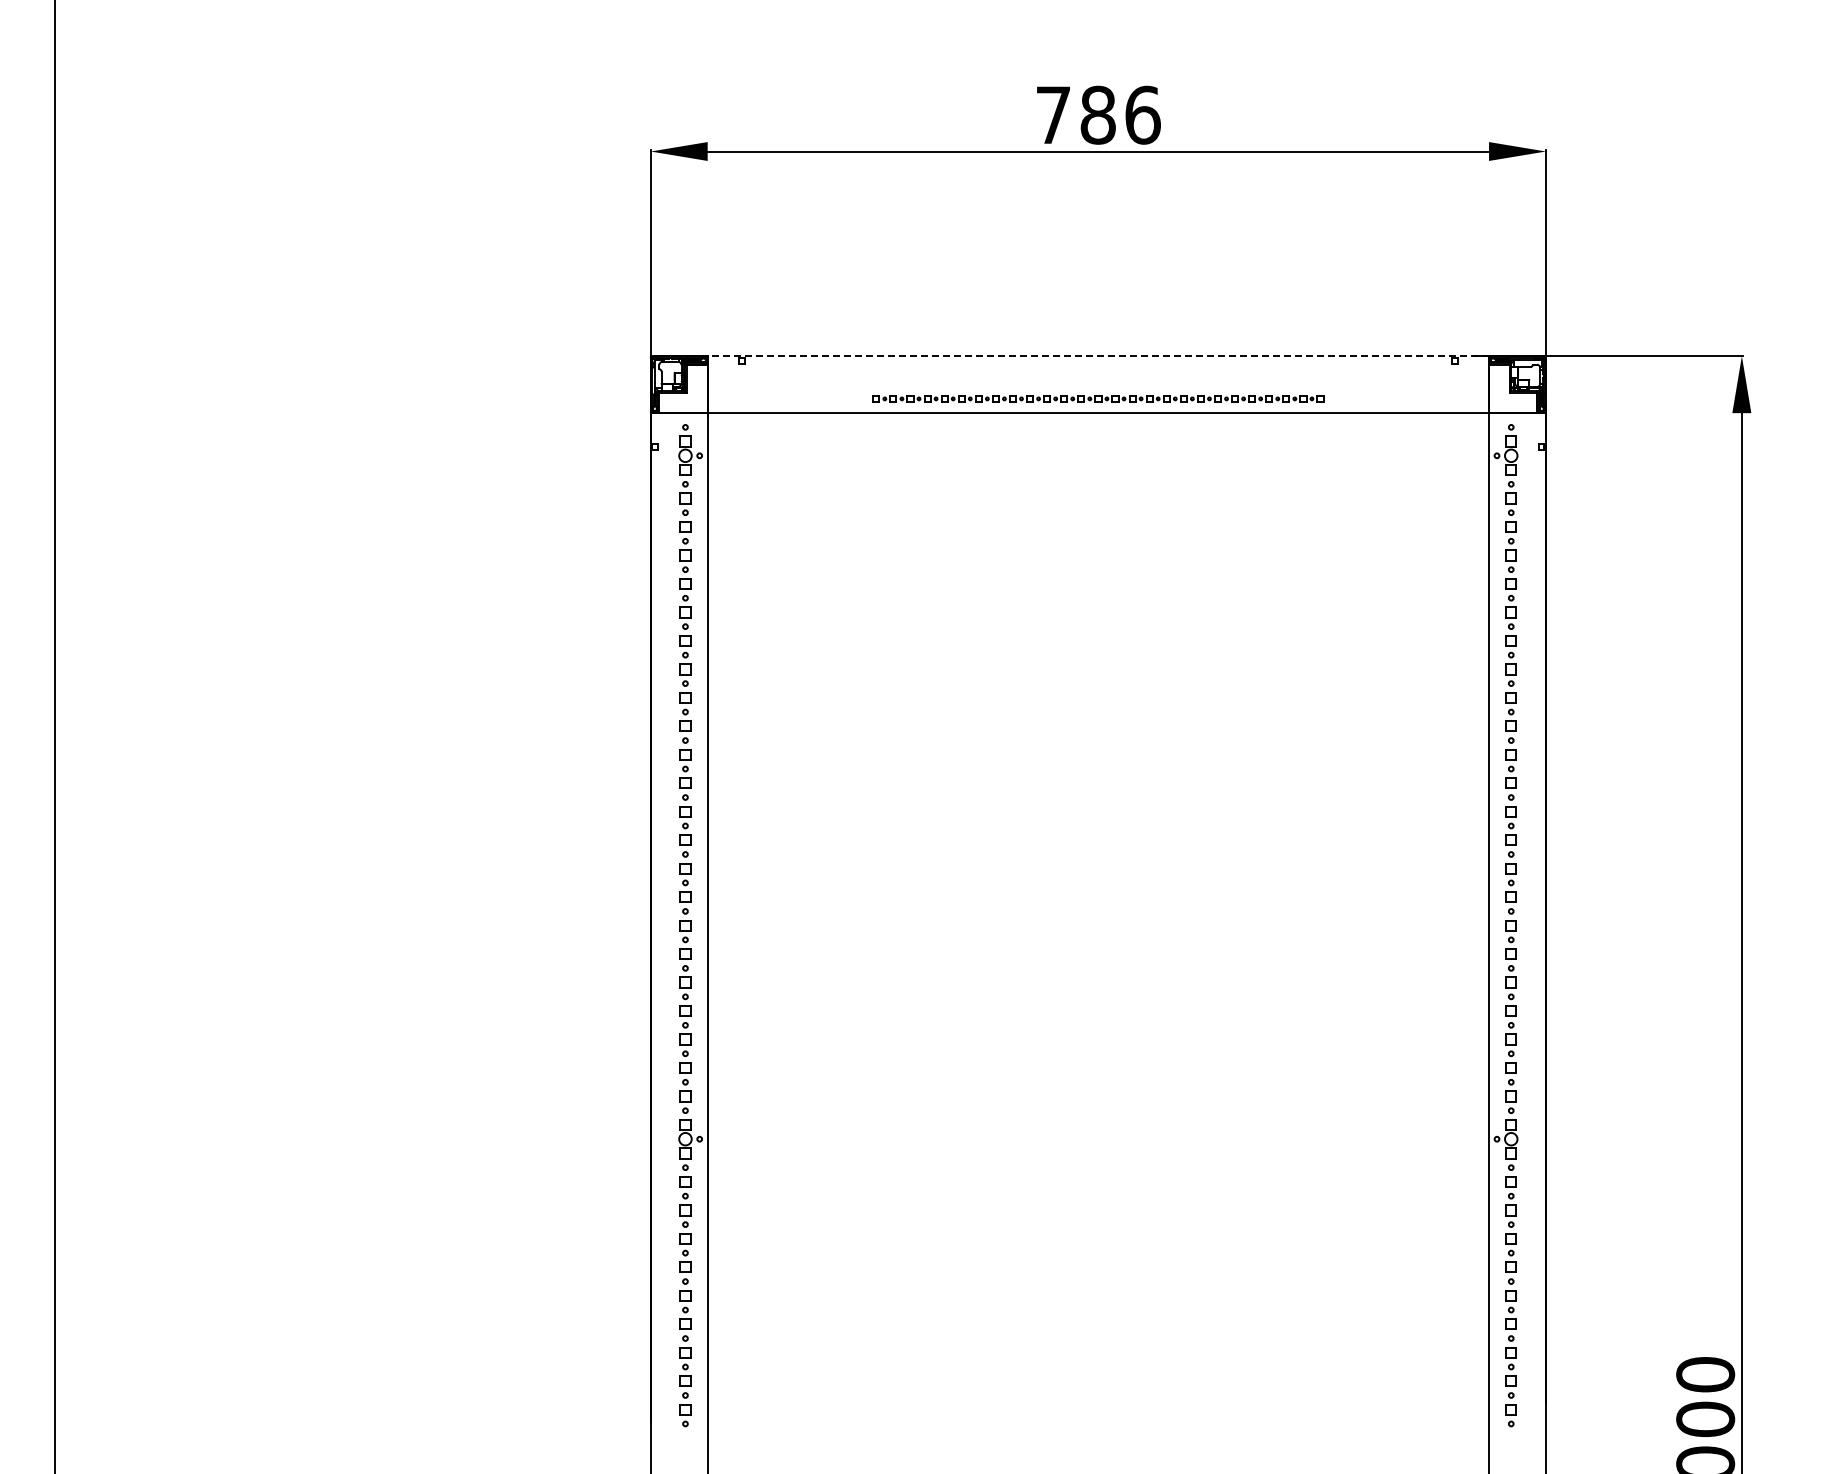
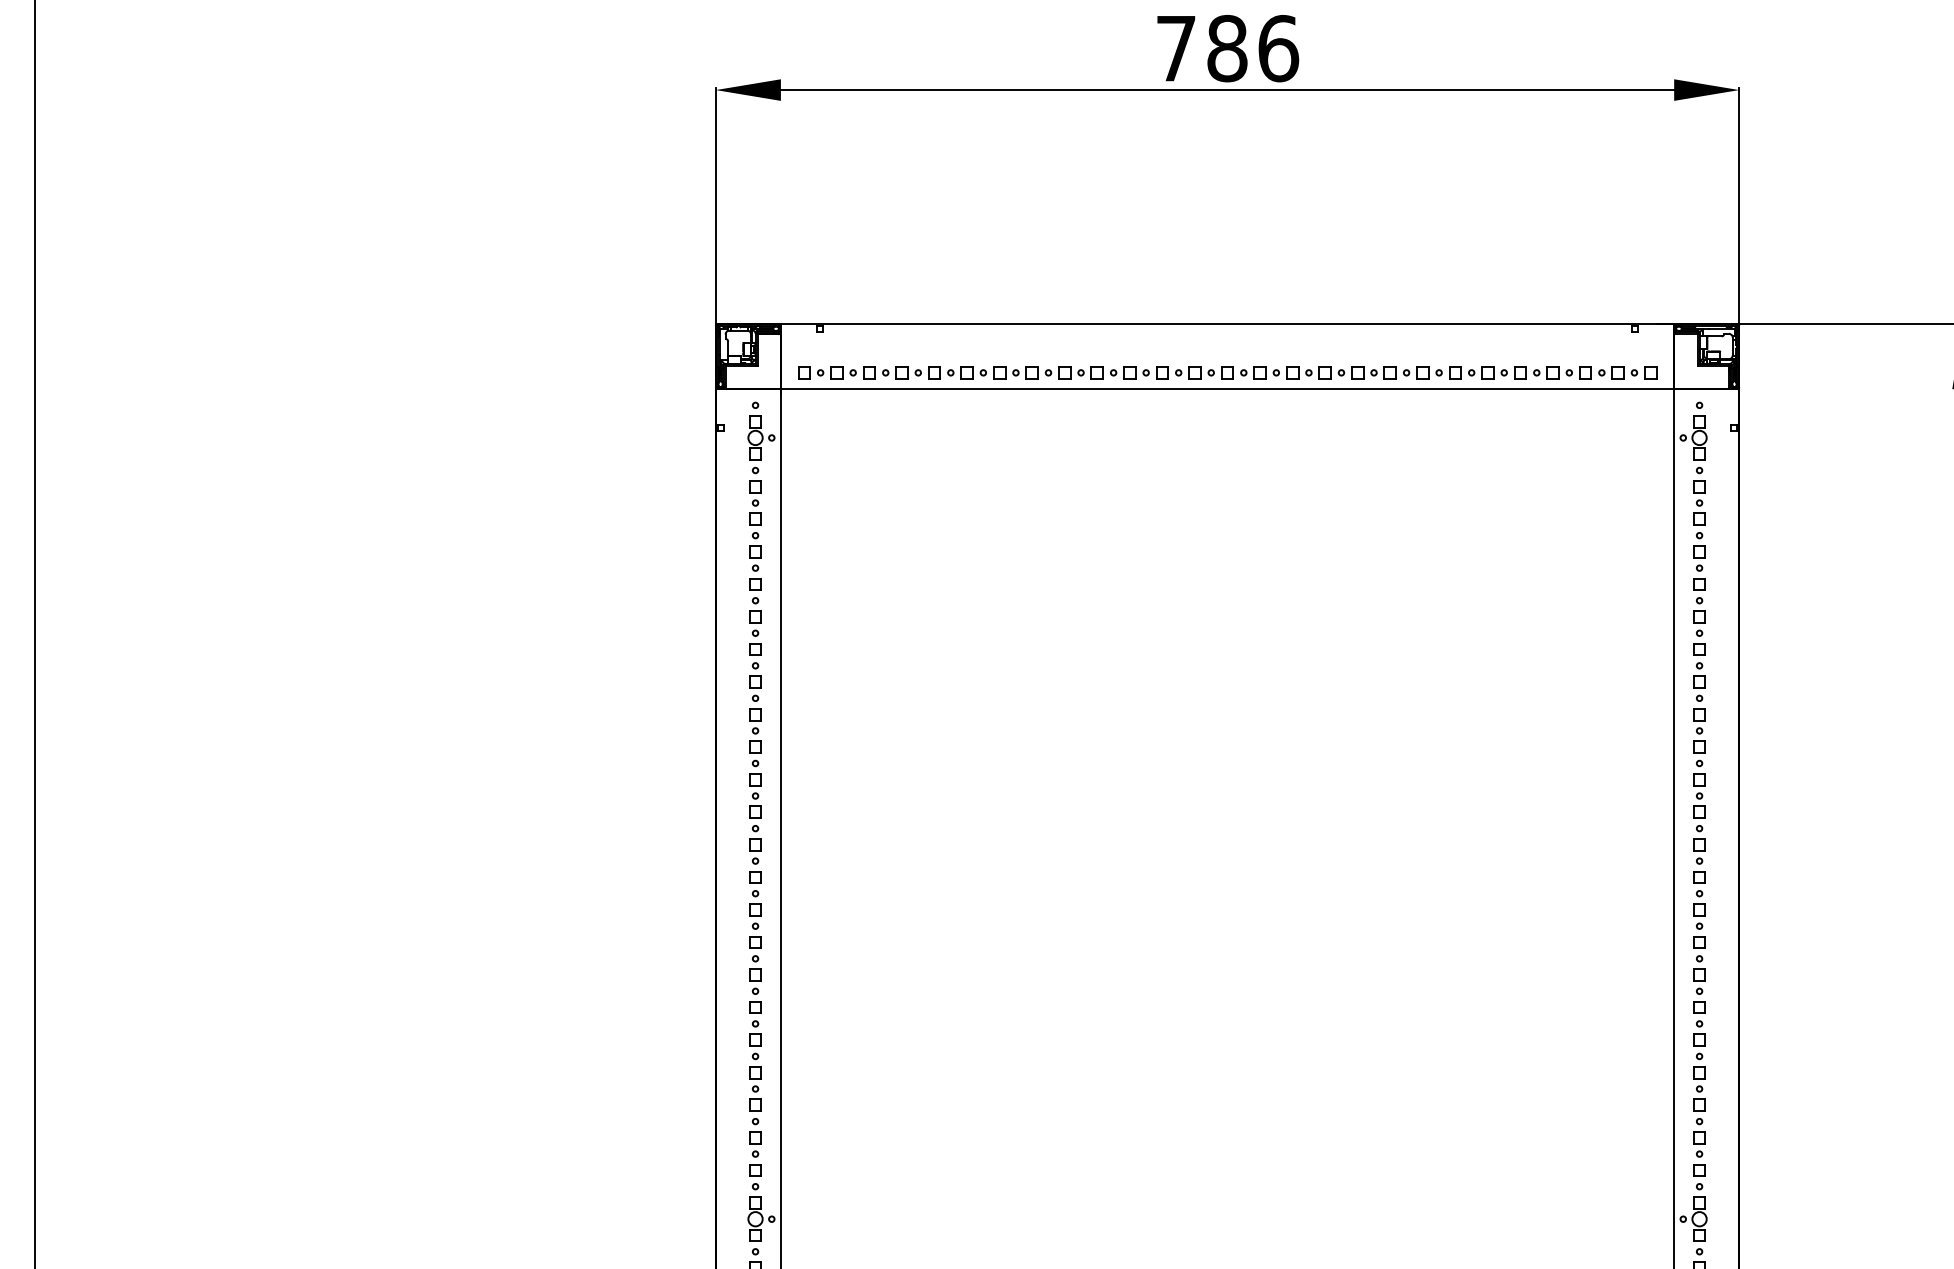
line: (1069, 356) -> (1194, 324), dashed -> solid
part: (1098, 398) -> (1227, 372), size x1.67

